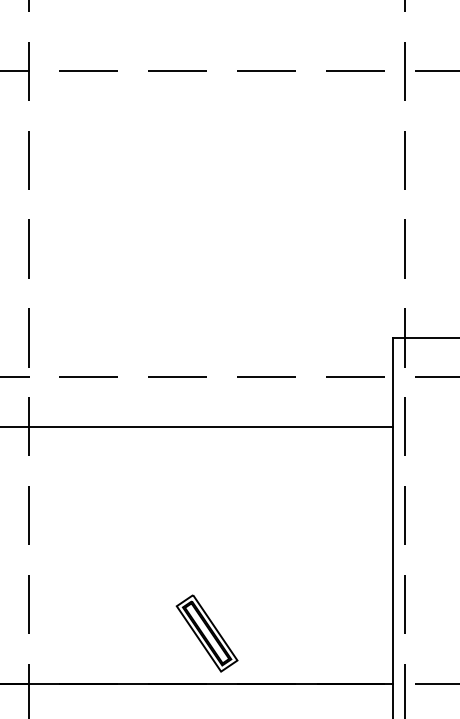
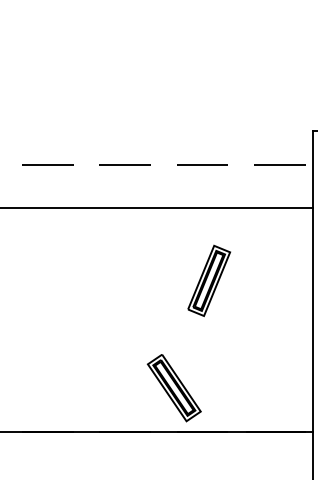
part: (274, 510) -> (209, 280), added
part: (206, 633) -> (173, 388), moved

